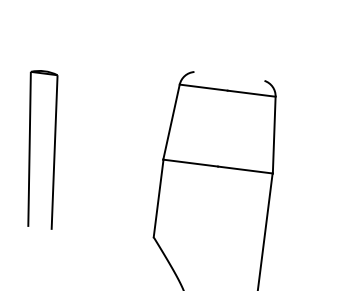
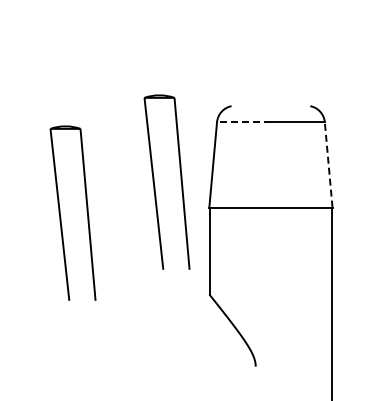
line: (203, 87) -> (243, 122), solid -> dashed
part: (117, 130) -> (154, 181), added
line: (274, 134) -> (328, 164), solid -> dashed

